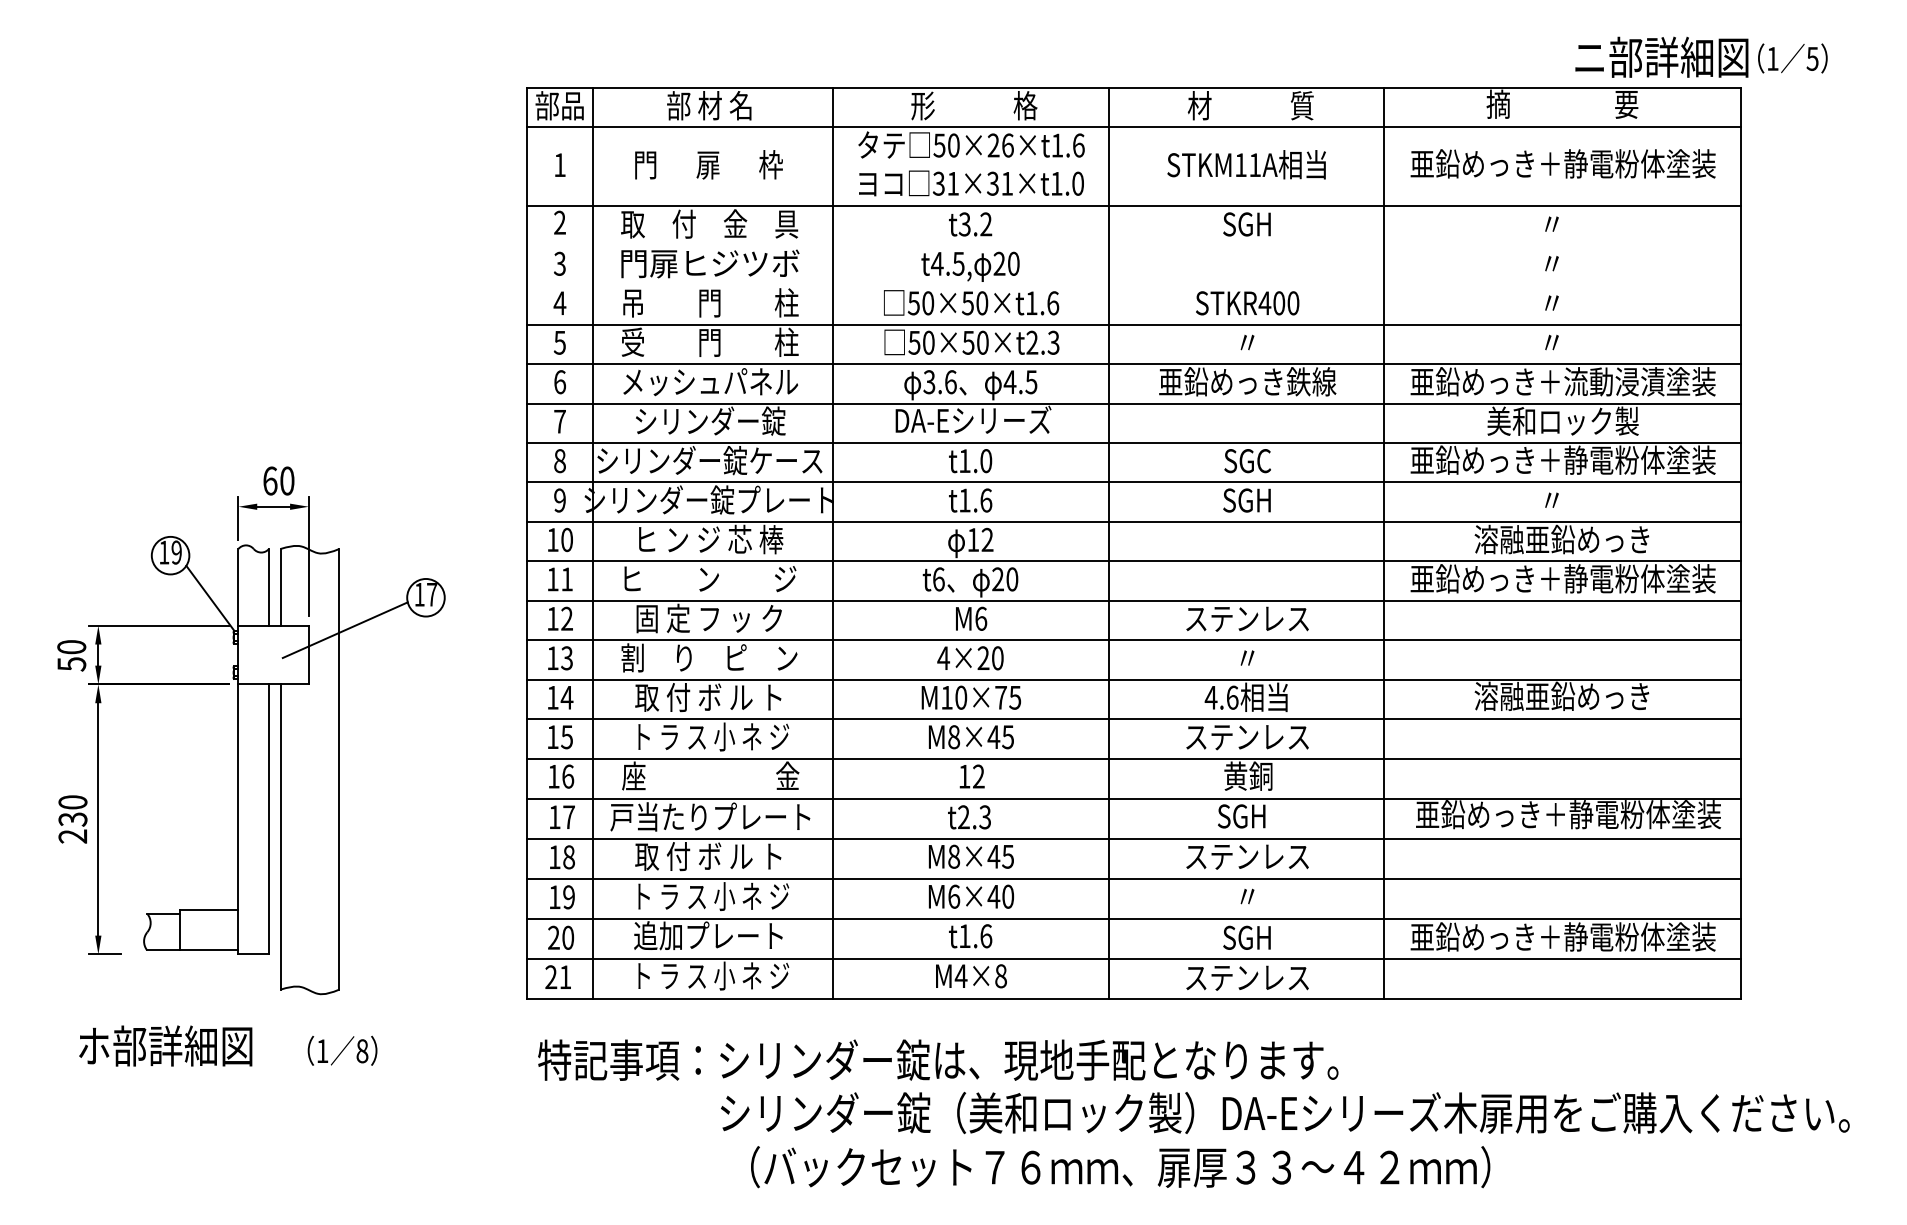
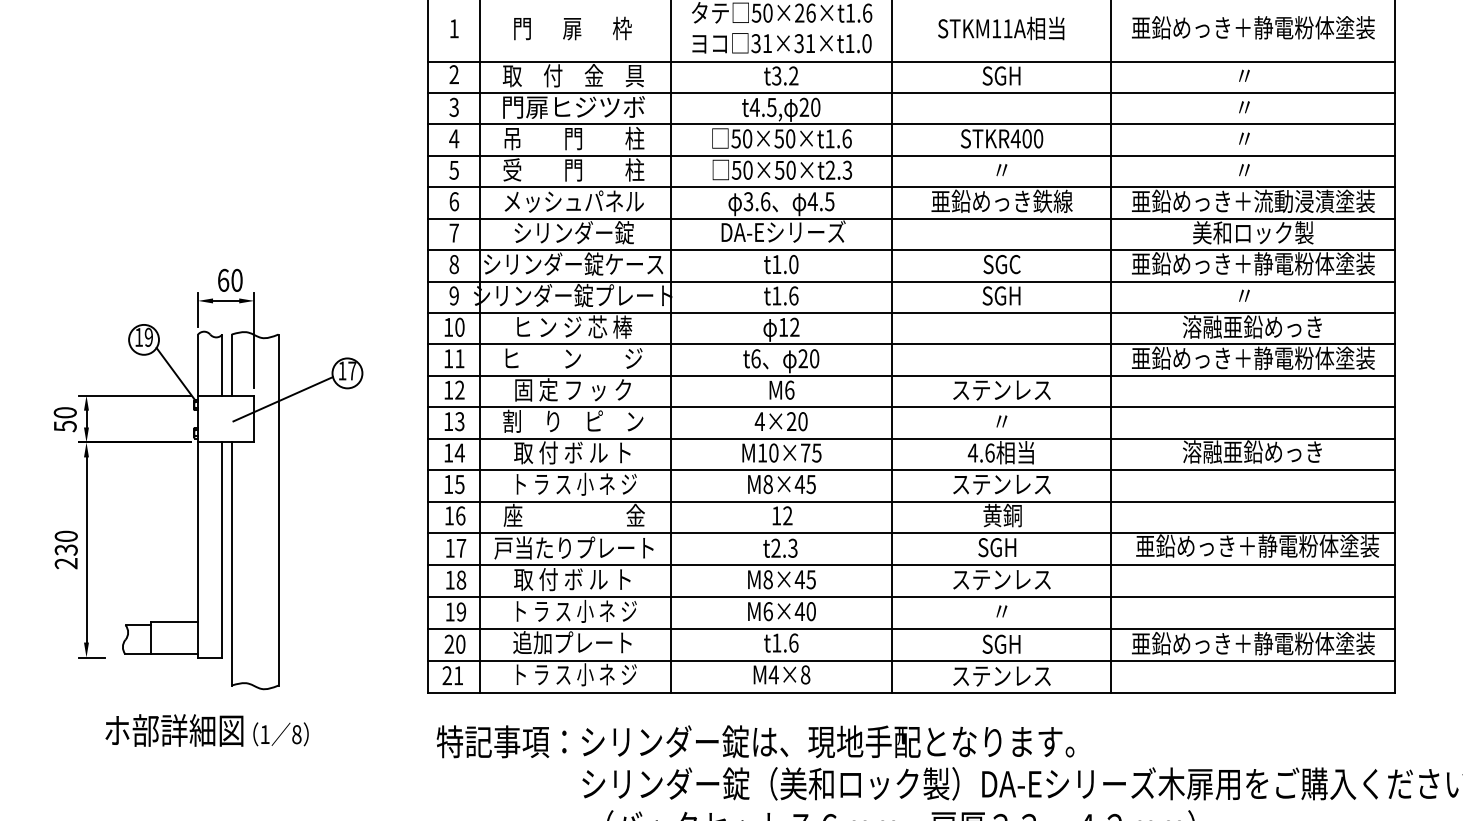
line: (1133, 245) -> (911, 92), added
line: (1133, 285) -> (911, 124), added
text: (165, 1045) -> (174, 730), moved

